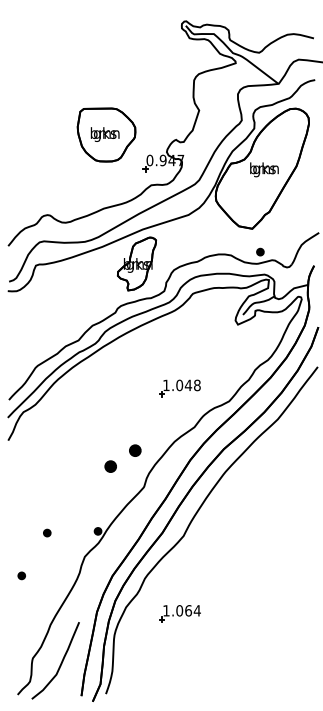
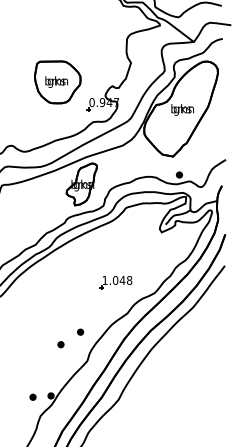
part: (135, 450) -> (80, 331), size x0.62
part: (110, 466) -> (60, 344), size x0.62
part: (47, 532) -> (33, 396), moved

